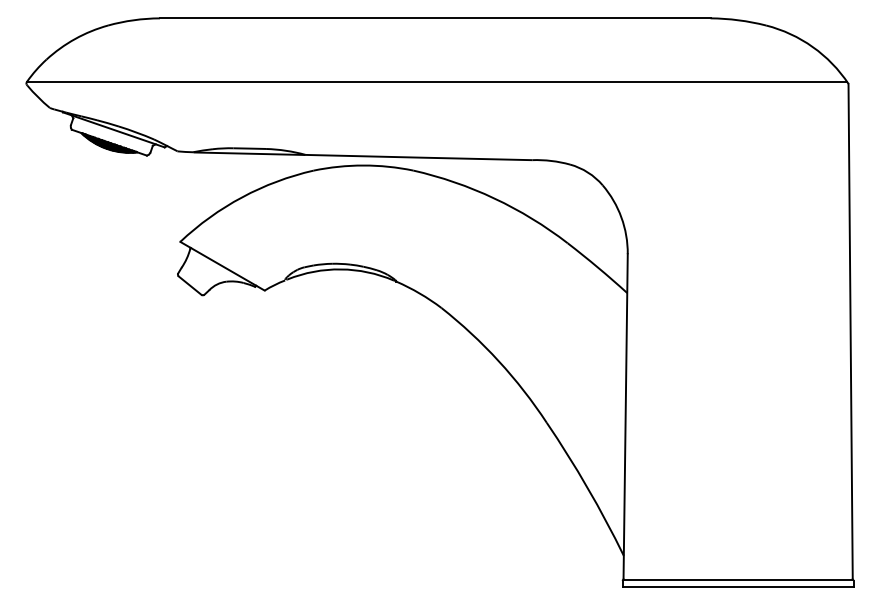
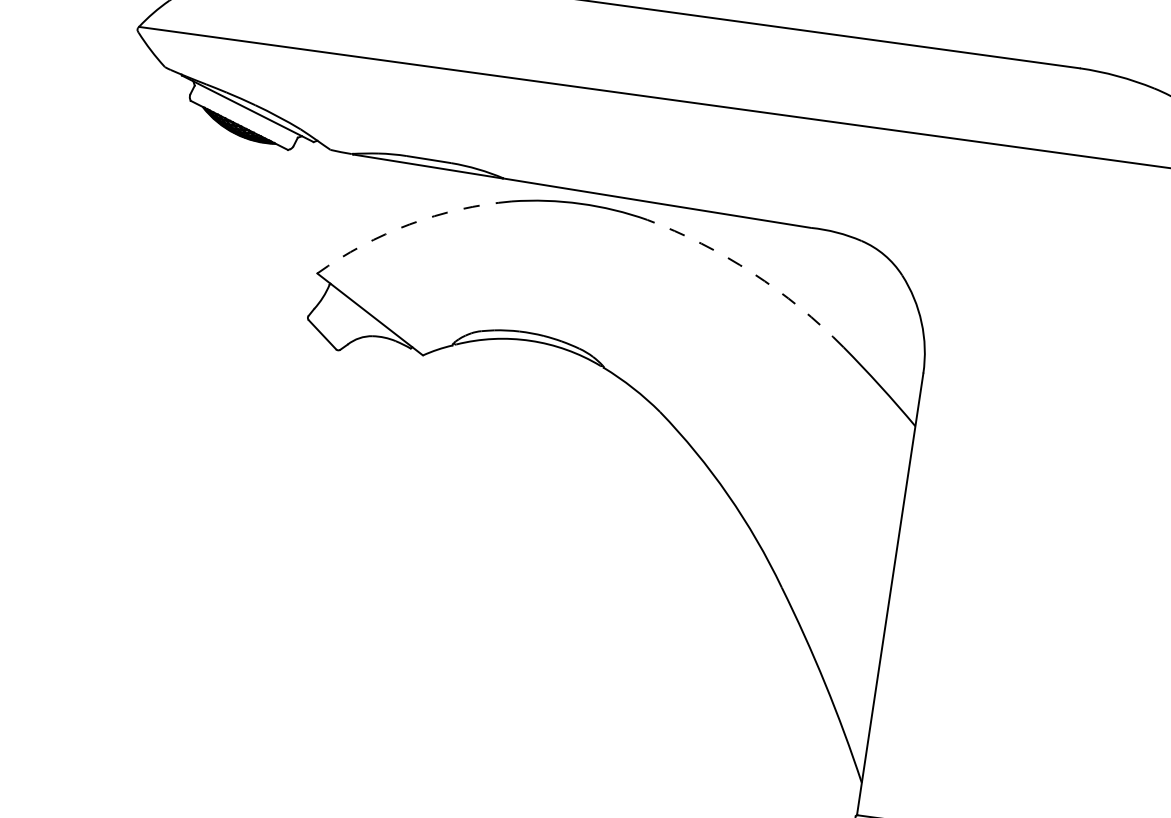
arc: (242, 197) -> (410, 224), solid -> dashed
arc: (494, 198) -> (752, 272), solid -> dashed

